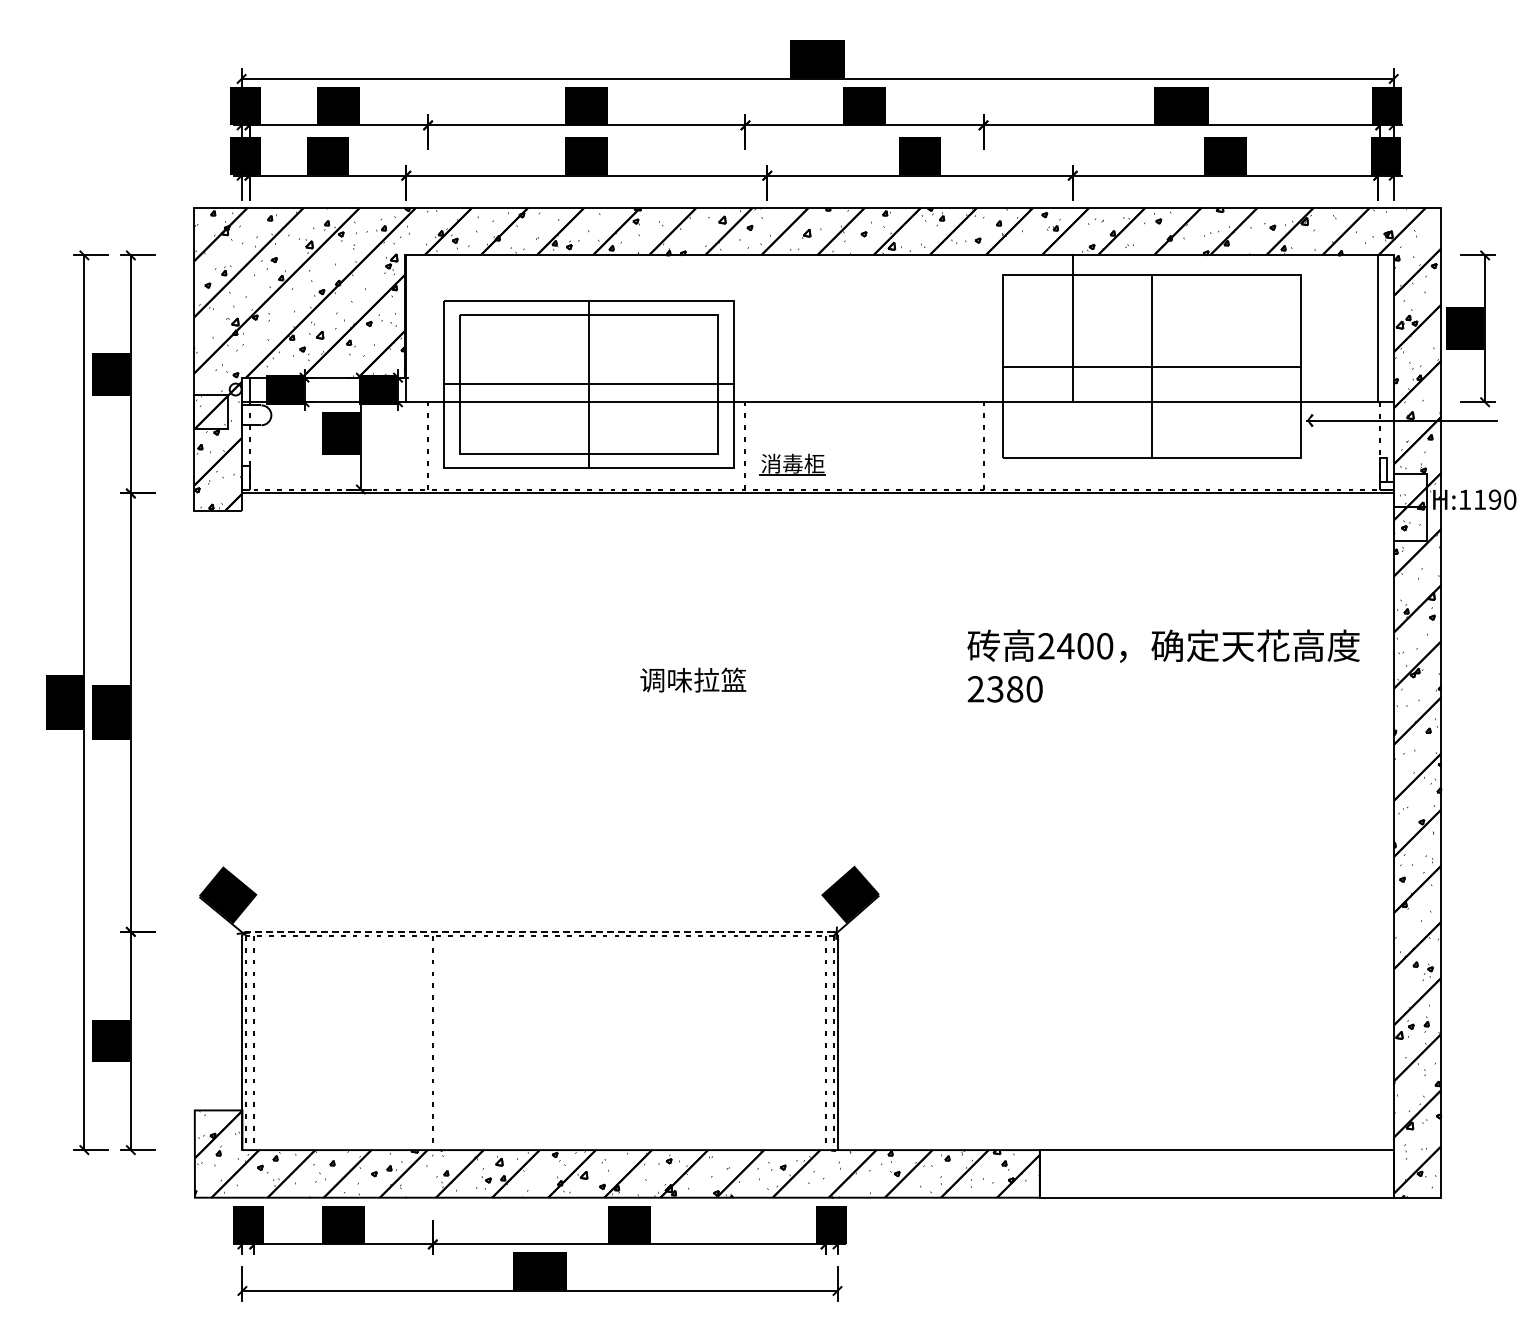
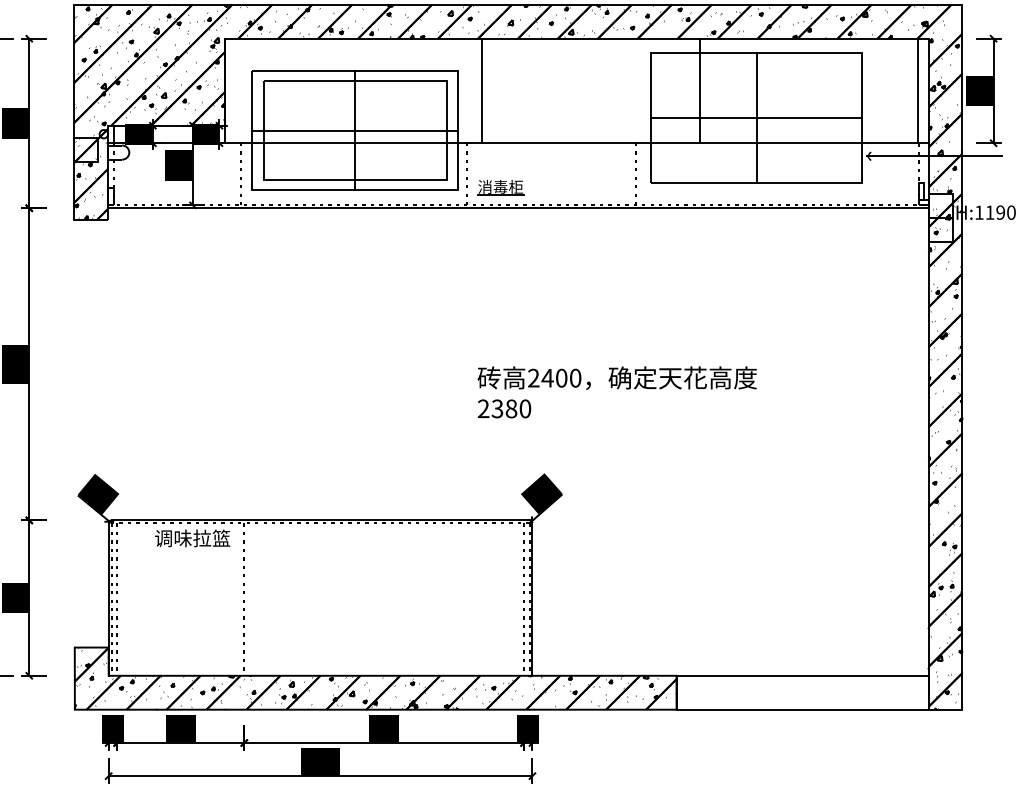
line: (767, 328) -> (482, 90), added
text: (1163, 665) -> (617, 391), moved
text: (693, 679) -> (192, 537), moved
line: (539, 931) -> (320, 520), dashed -> solid

